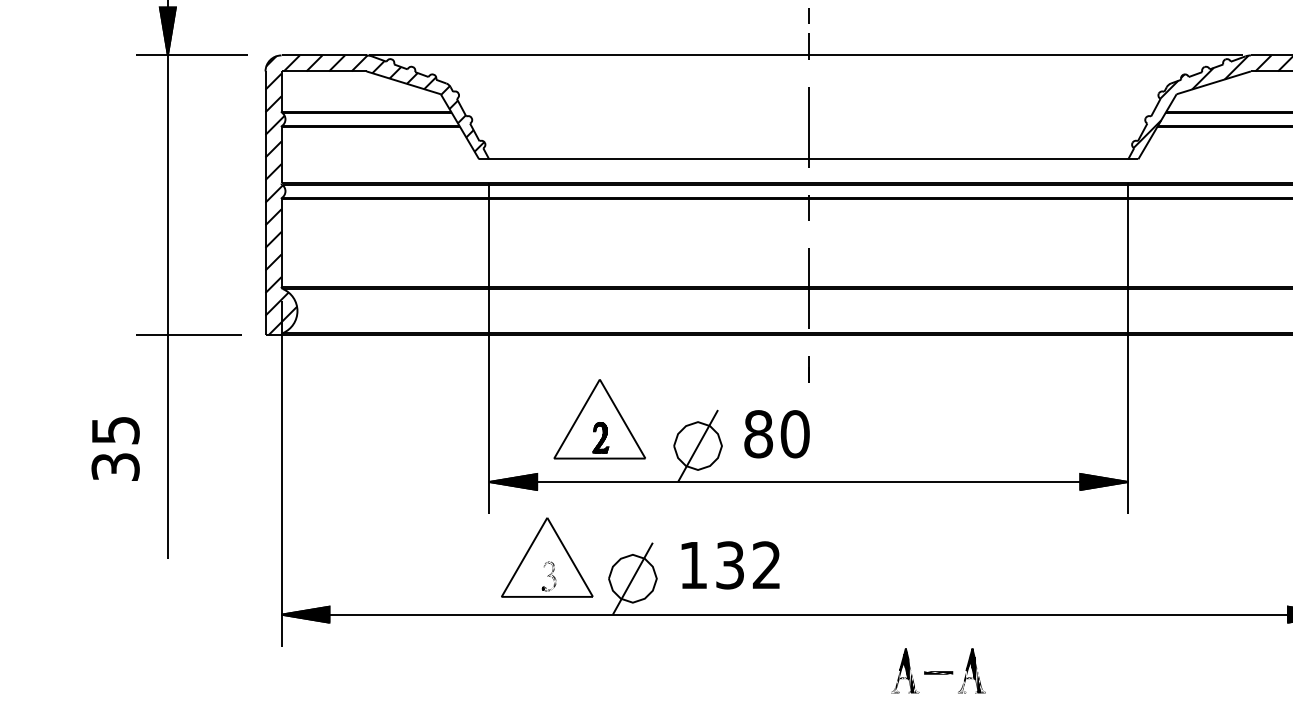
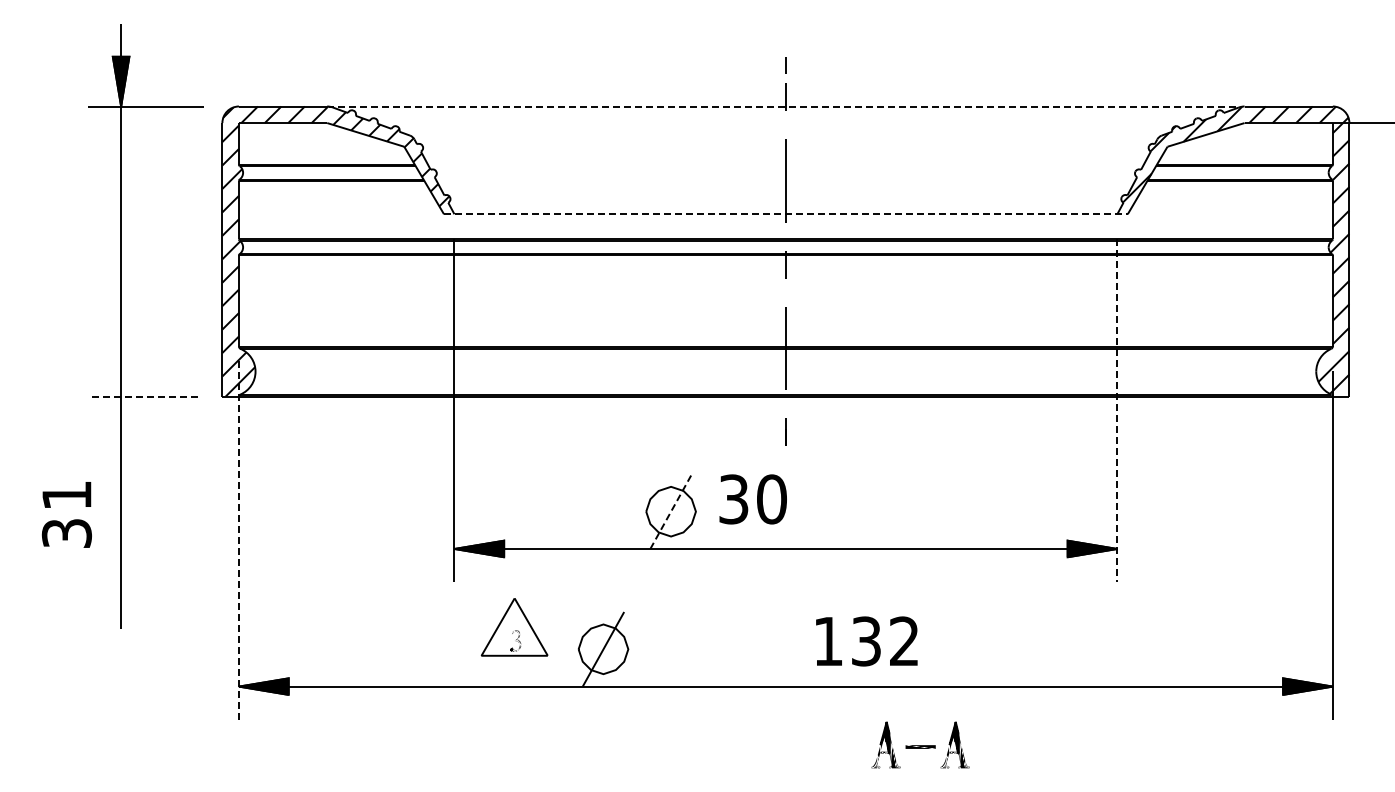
line: (805, 55) -> (782, 106), solid -> dashed
line: (808, 159) -> (785, 214), solid -> dashed
line: (188, 335) -> (142, 396), solid -> dashed
line: (1128, 348) -> (1117, 410), solid -> dashed
part: (600, 418) -> (569, 483), removed
text: (115, 430) -> (66, 495), 35 -> 31
text: (758, 434) -> (733, 499), 80 -> 30
line: (698, 445) -> (671, 511), solid -> dashed
line: (281, 474) -> (238, 541), solid -> dashed
part: (547, 556) -> (514, 626), size x0.7
text: (730, 565) -> (866, 641), moved

